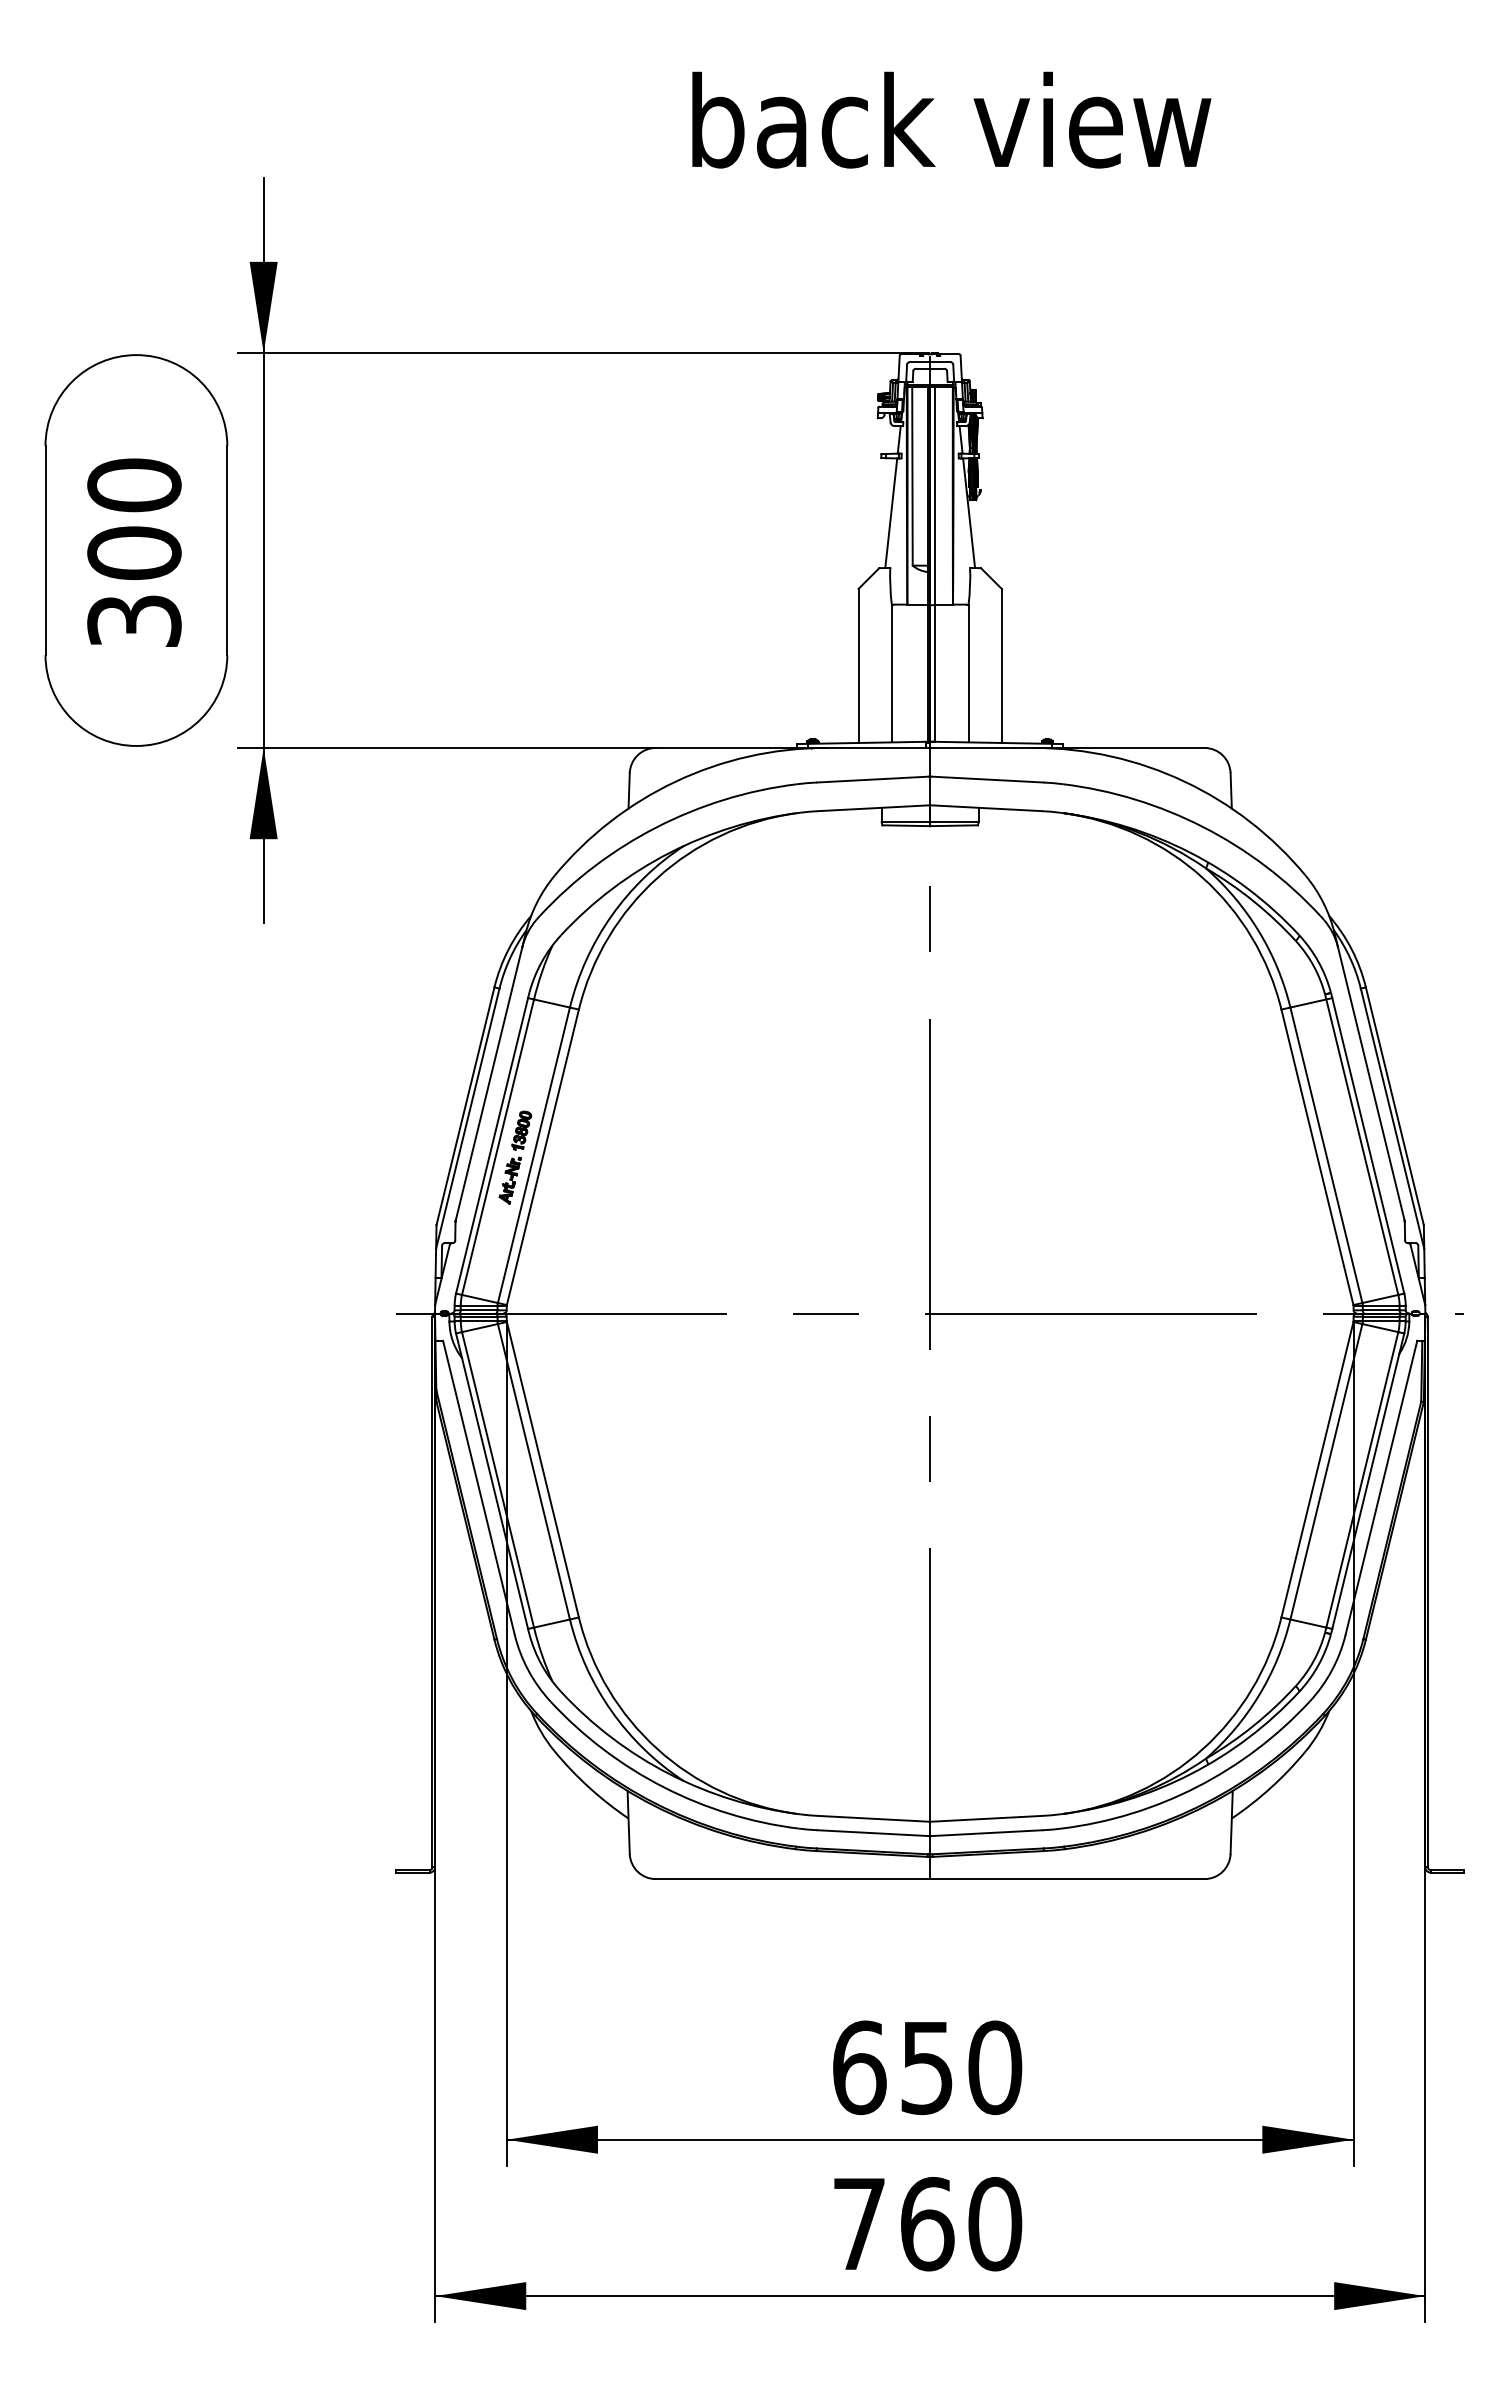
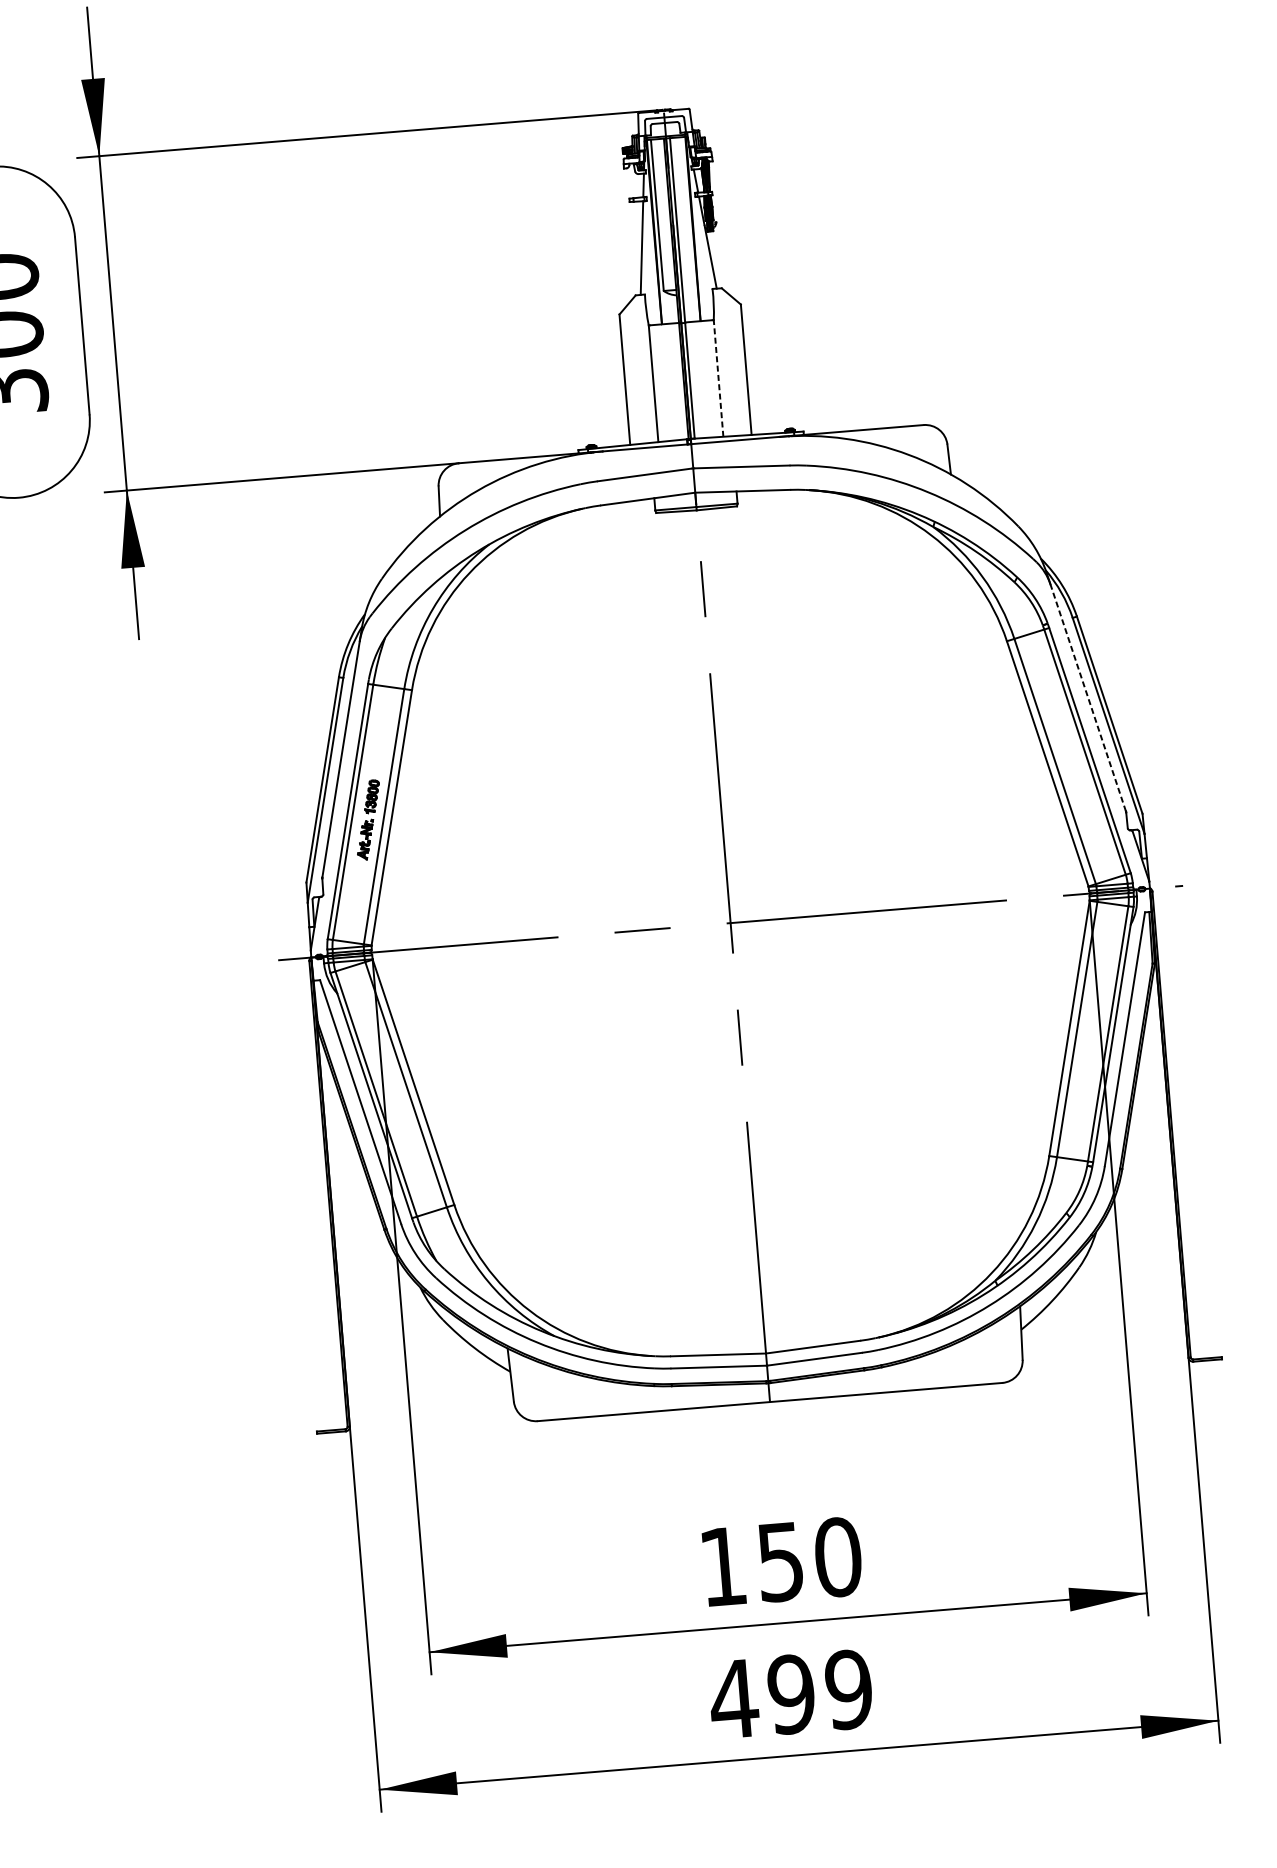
line: (968, 673) -> (718, 378), solid -> dashed
line: (1371, 1083) -> (1088, 697), solid -> dashed
text: (859, 2067) -> (723, 1566), 650 -> 150
text: (926, 2223) -> (790, 1693), 760 -> 499

